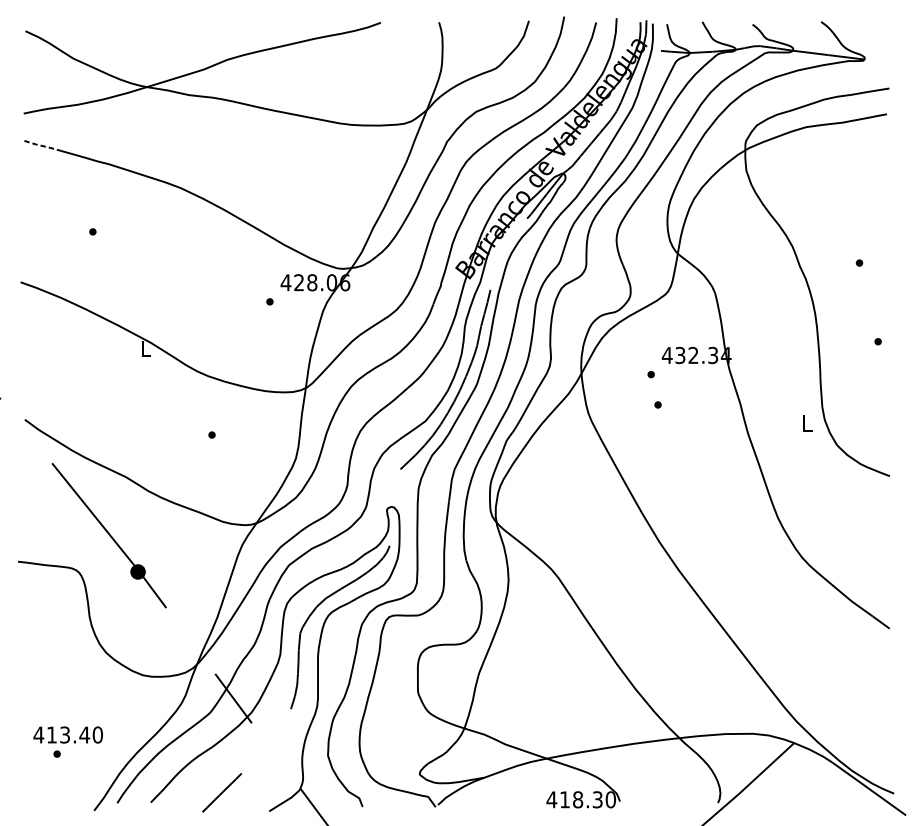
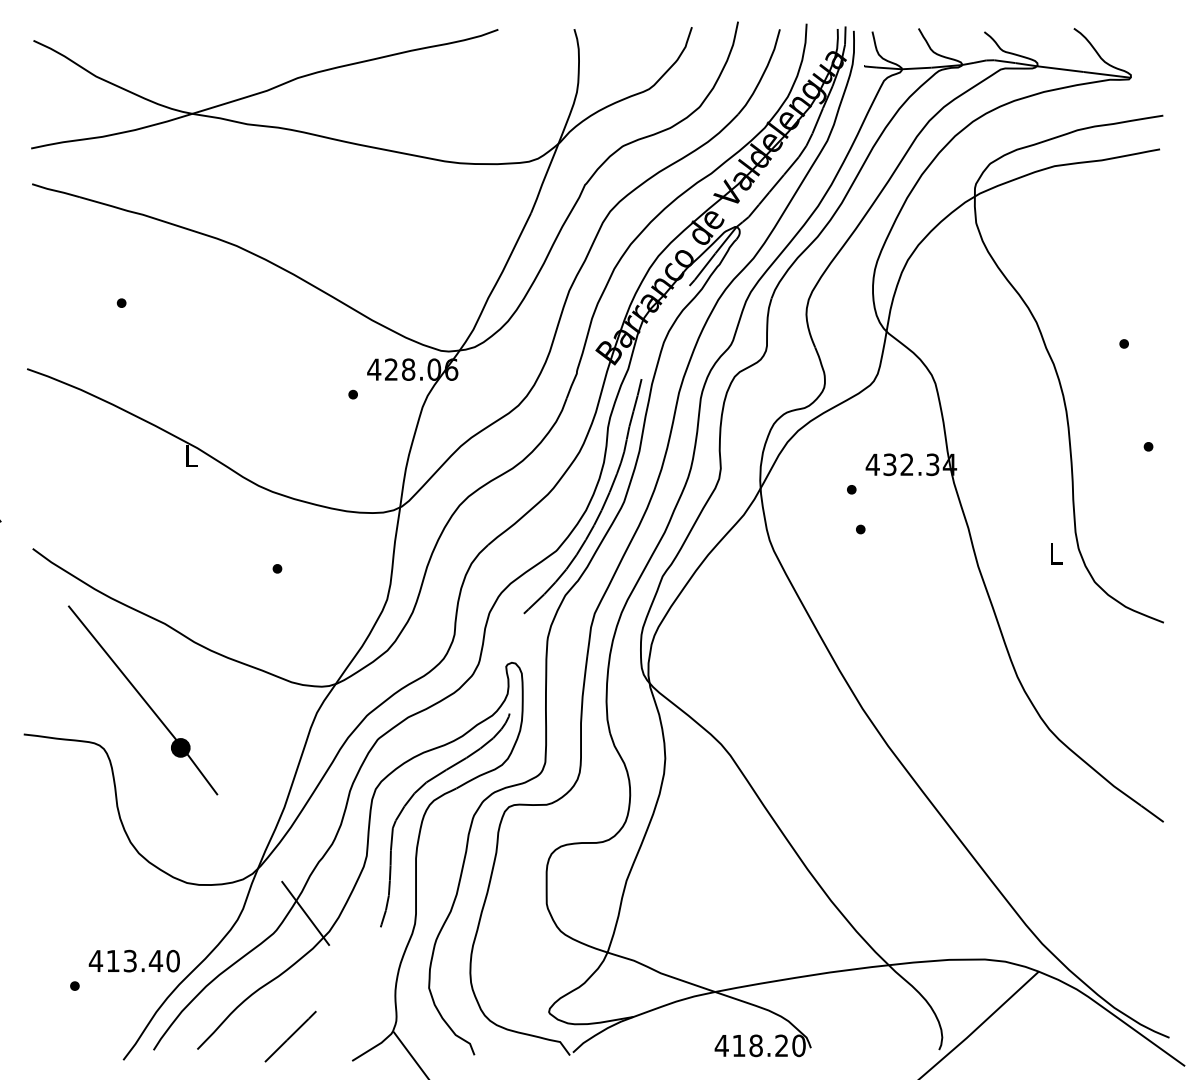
line: (43, 146) -> (56, 191), dashed -> solid
text: (67, 734) -> (133, 960), moved
text: (597, 800) -> (781, 1046), 418.30 -> 418.20

